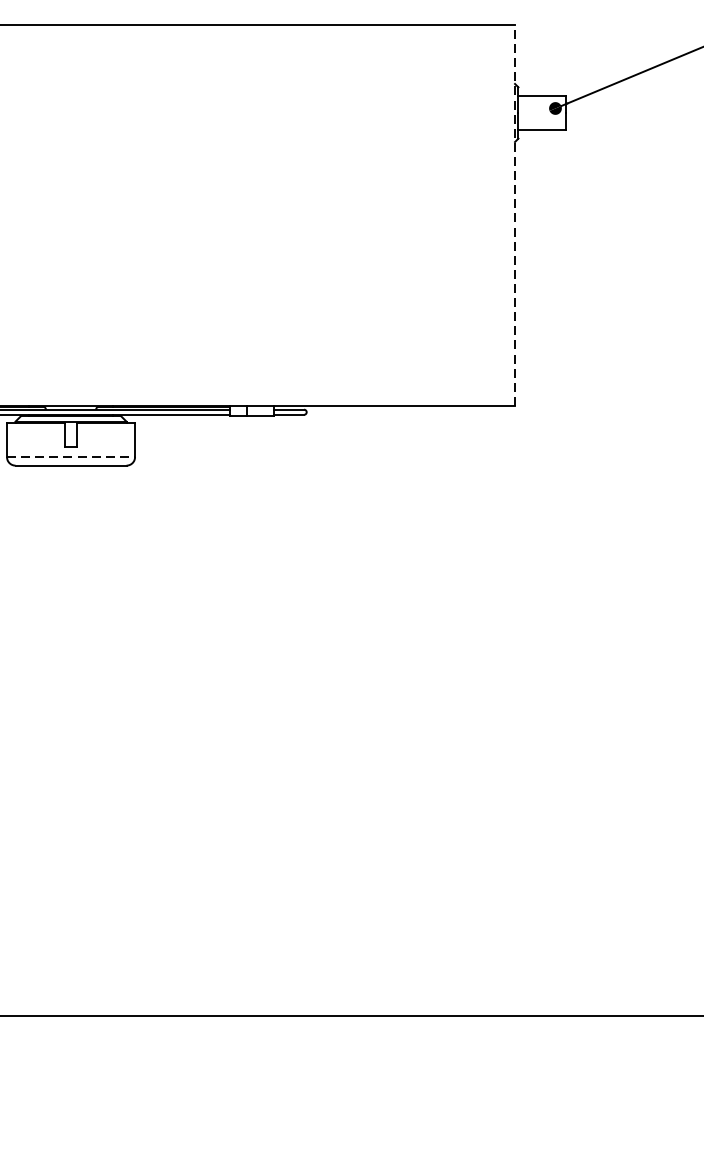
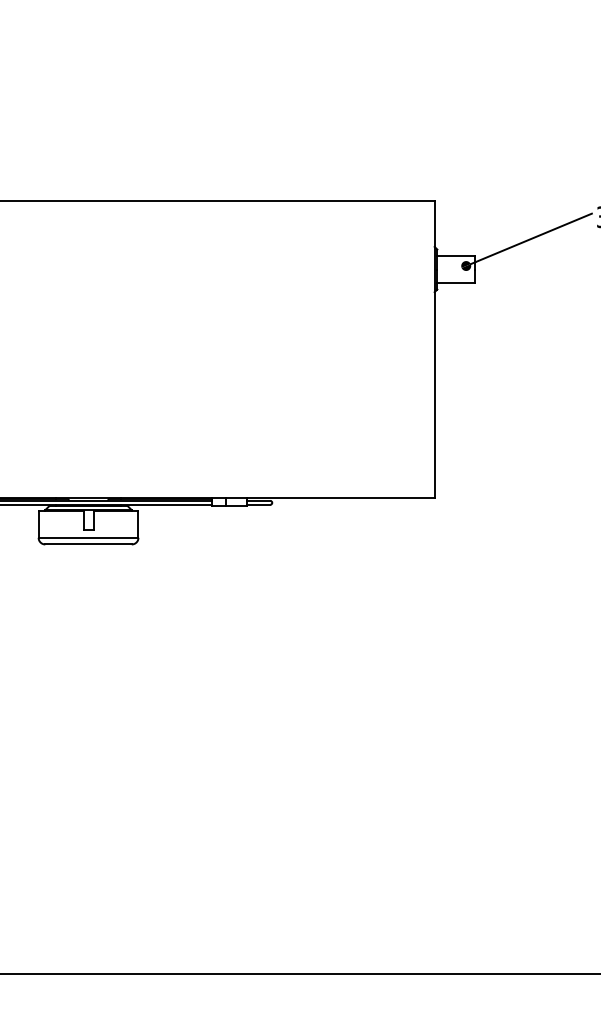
line: (514, 214) -> (434, 348), dashed -> solid
line: (70, 456) -> (88, 537), dashed -> solid

